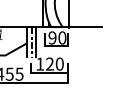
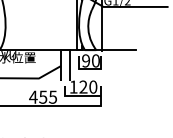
line: (31, 42) -> (65, 65), removed

